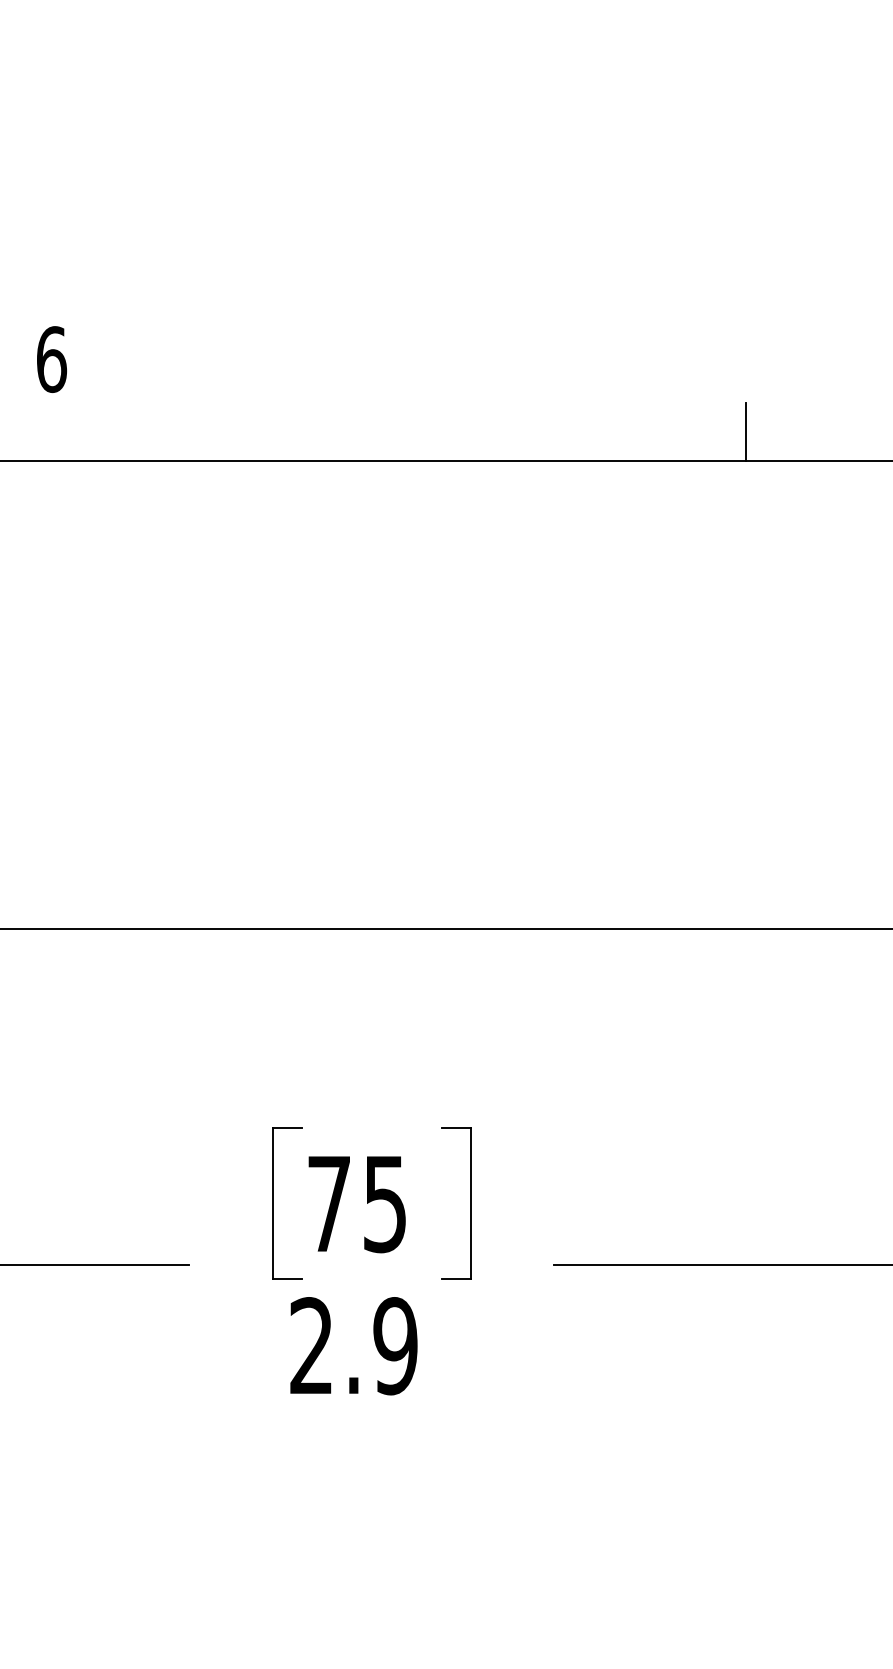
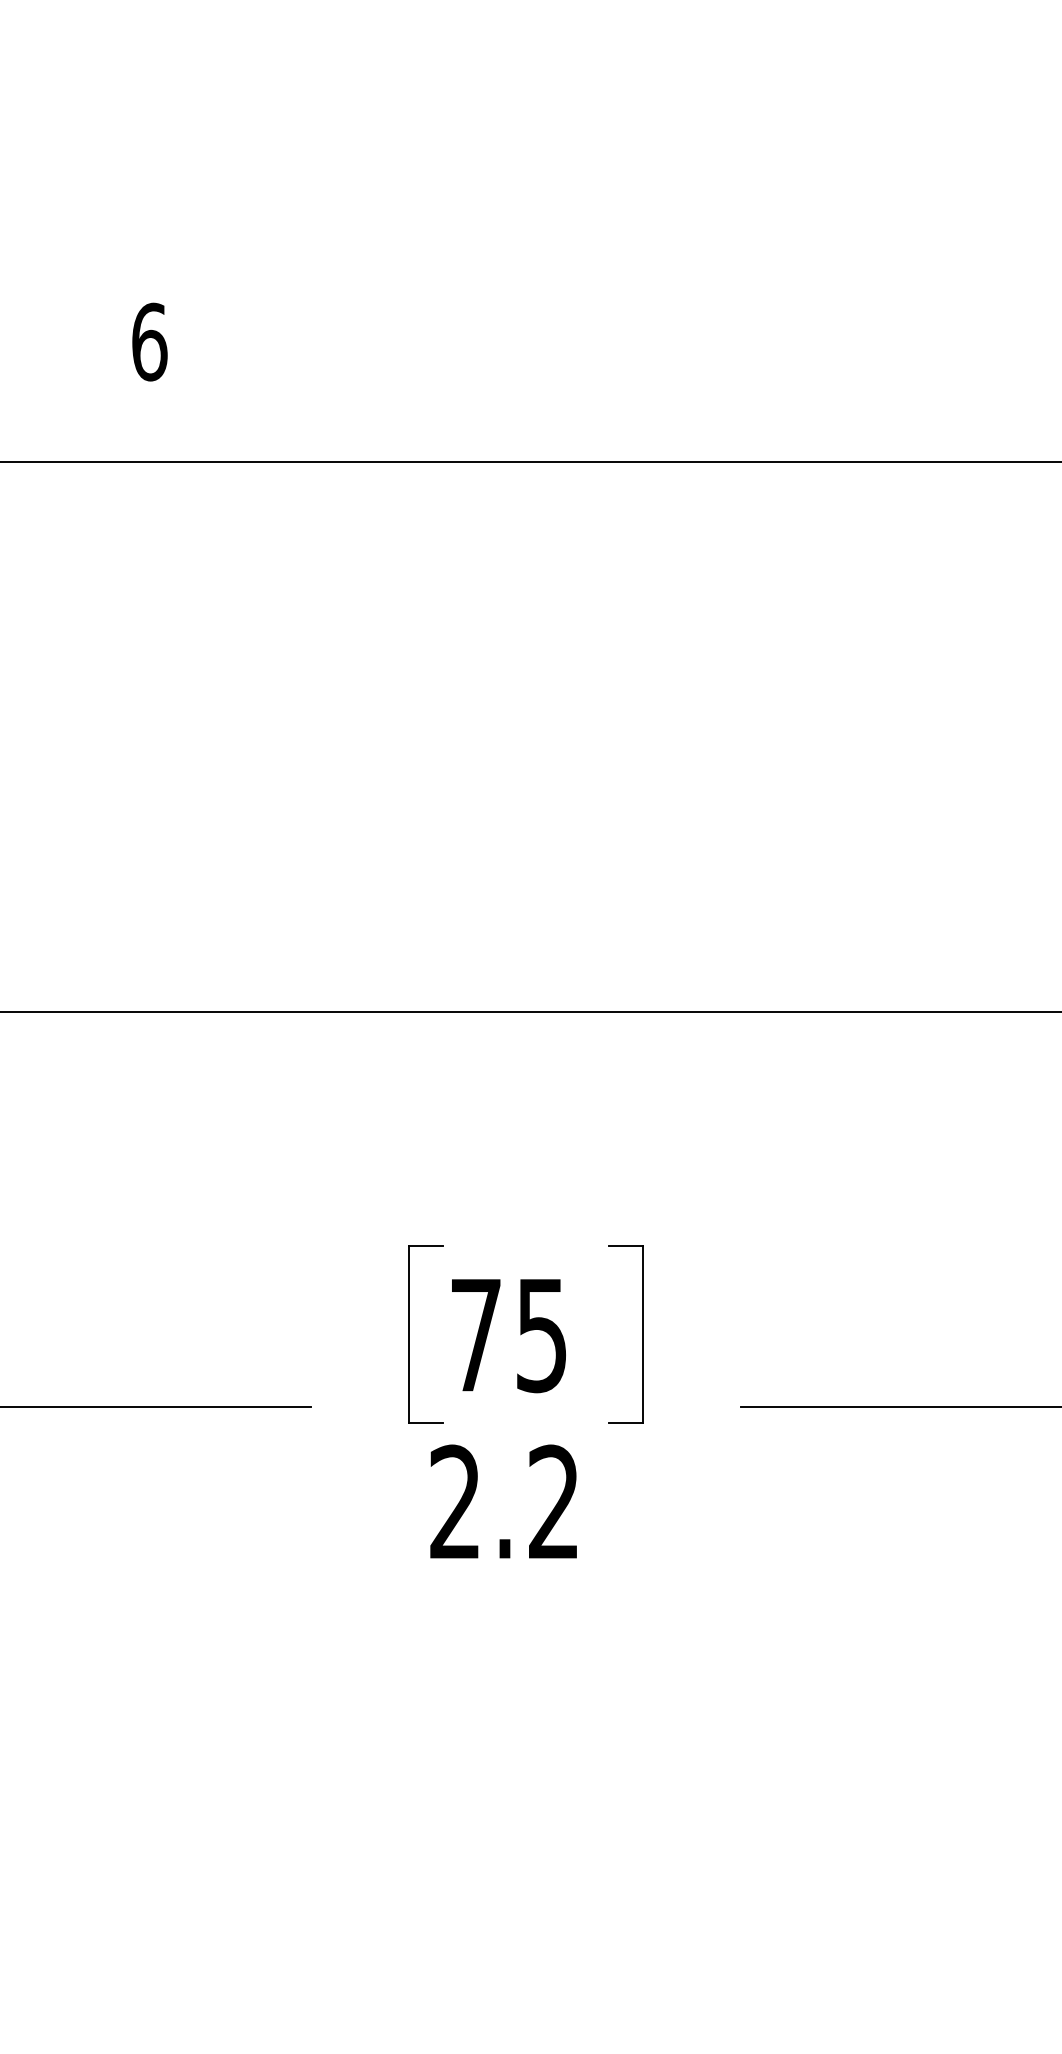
line: (745, 432) -> (965, 427), removed
text: (395, 1346) -> (553, 1502), 2.9 -> 2.2

